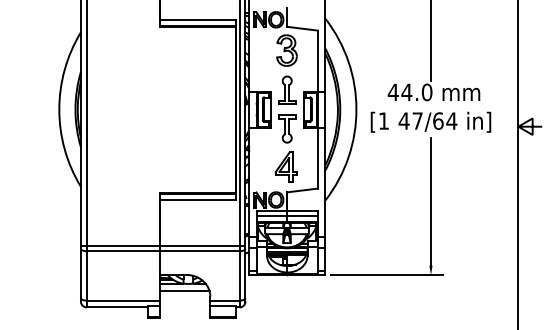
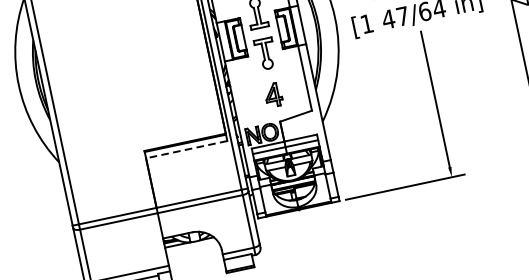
part: (286, 166) -> (273, 94), size x0.7
line: (197, 199) -> (186, 149), solid -> dashed
line: (184, 291) -> (193, 250), removed

